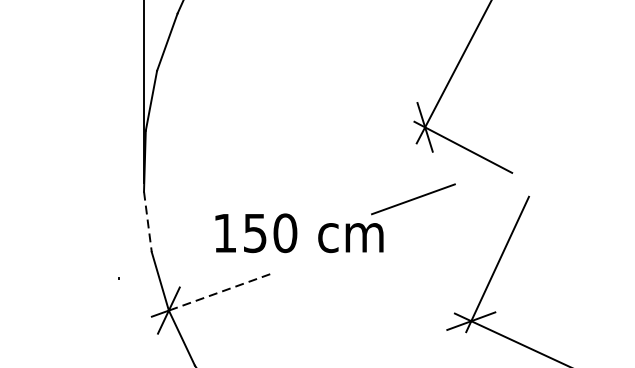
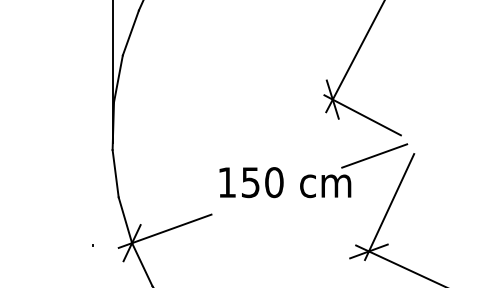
part: (335, 217) -> (313, 170), moved
line: (147, 221) -> (115, 173), dashed -> solid
line: (219, 293) -> (171, 229), dashed -> solid

